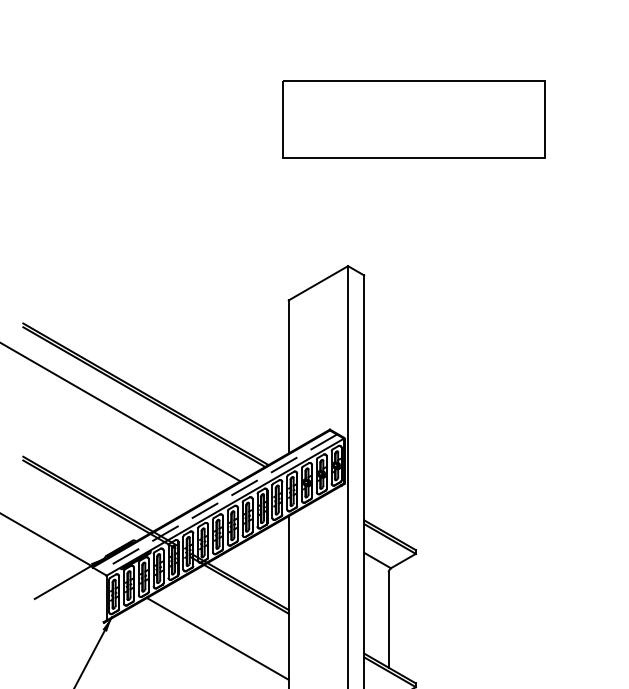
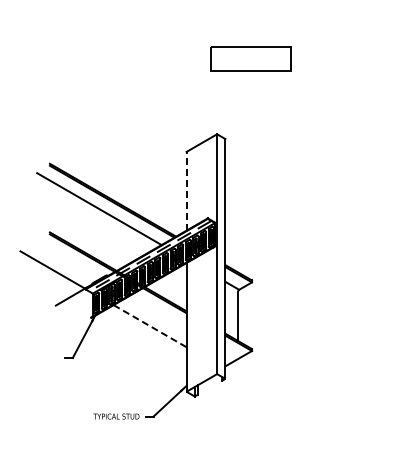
part: (412, 118) -> (250, 58), size x0.6
line: (288, 375) -> (186, 190), solid -> dashed
line: (218, 639) -> (150, 326), solid -> dashed

